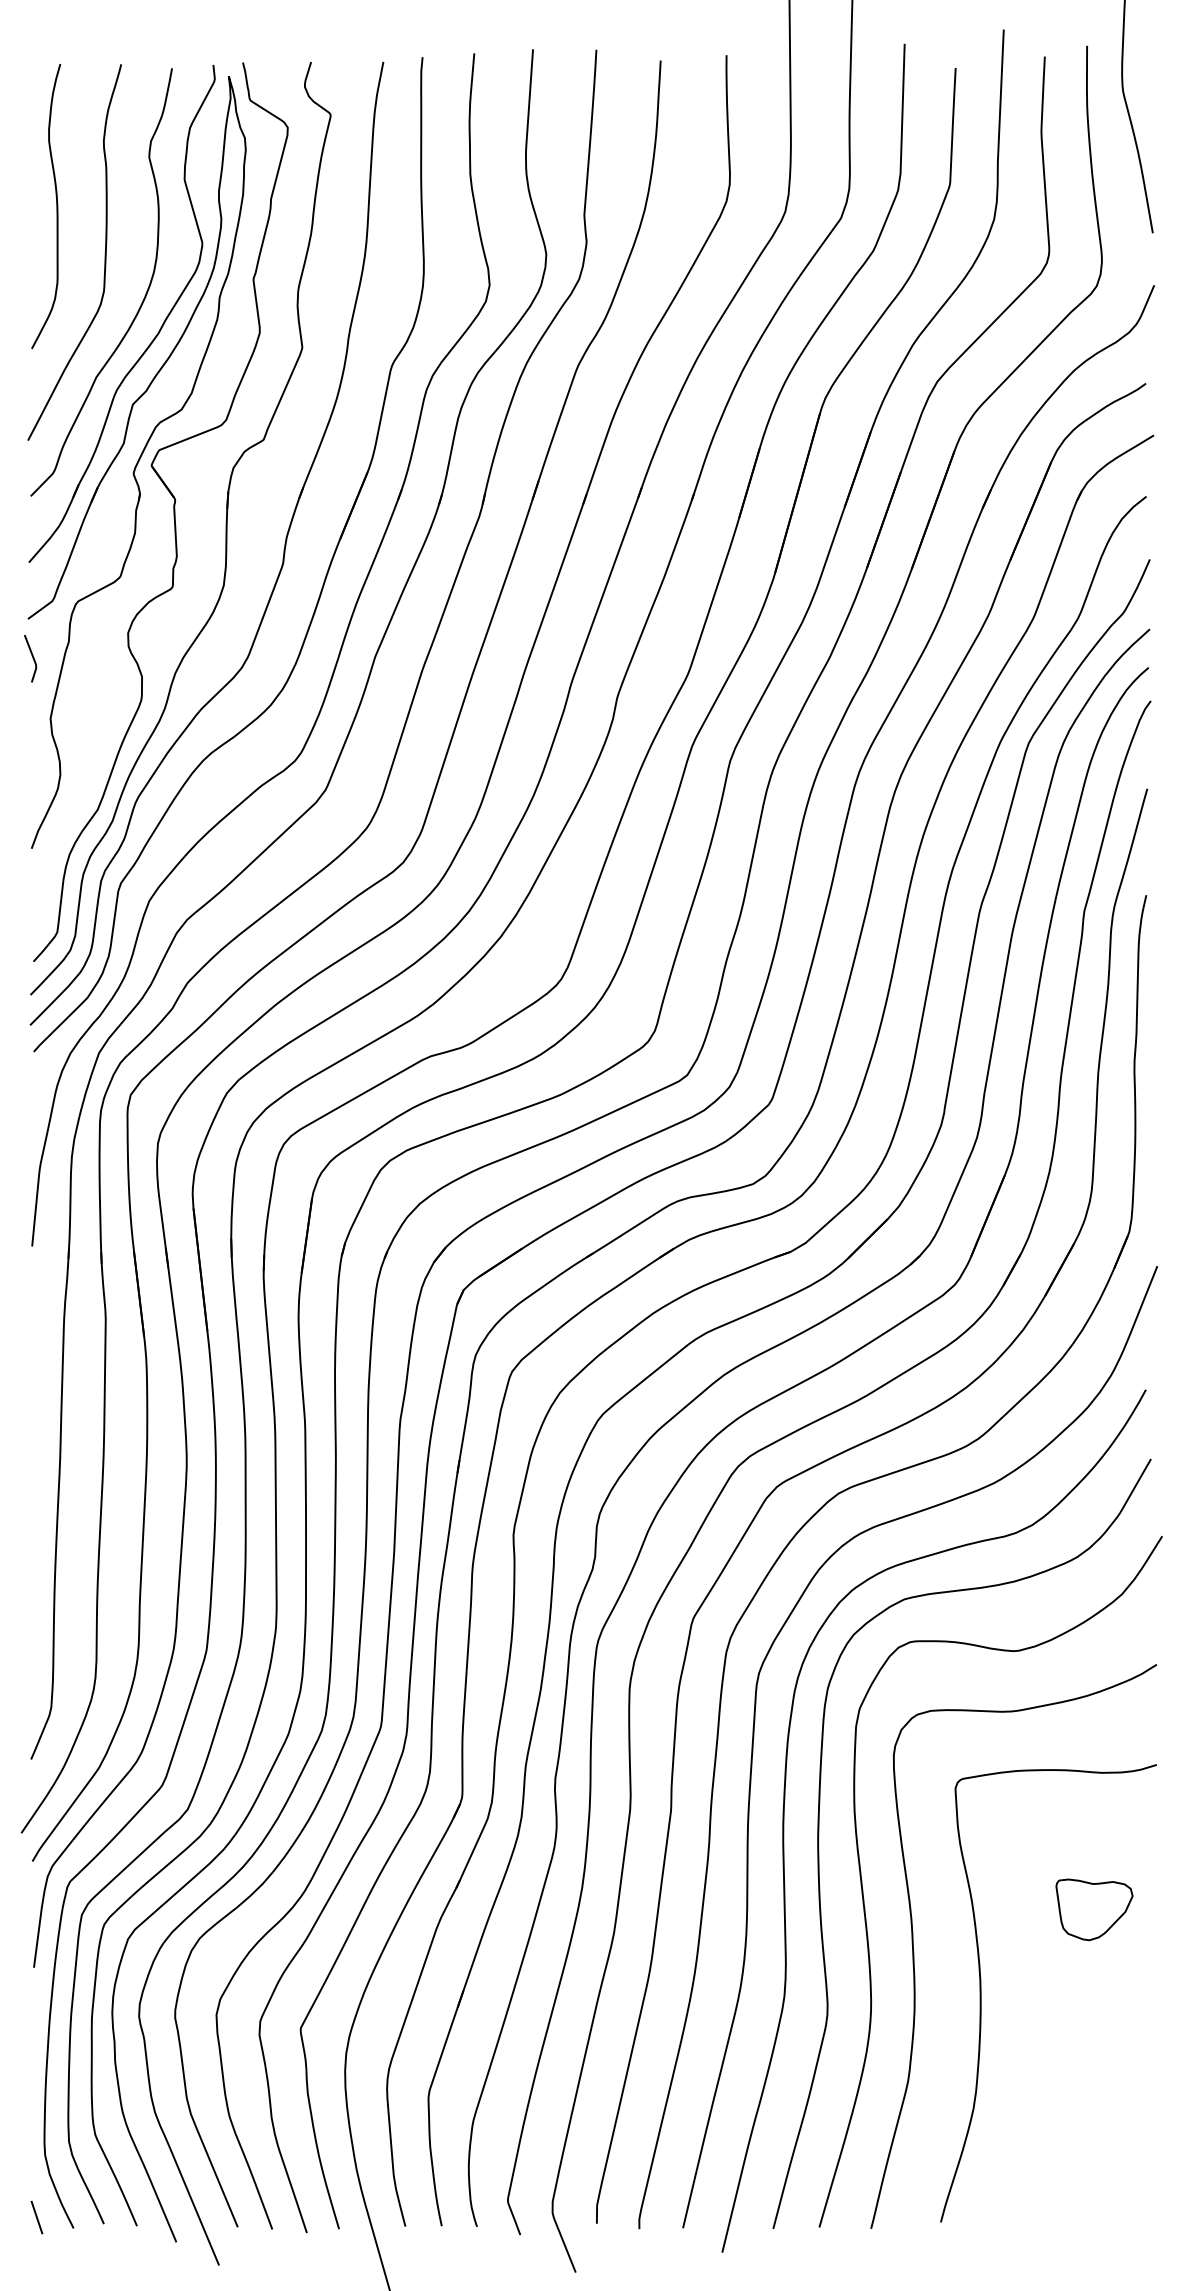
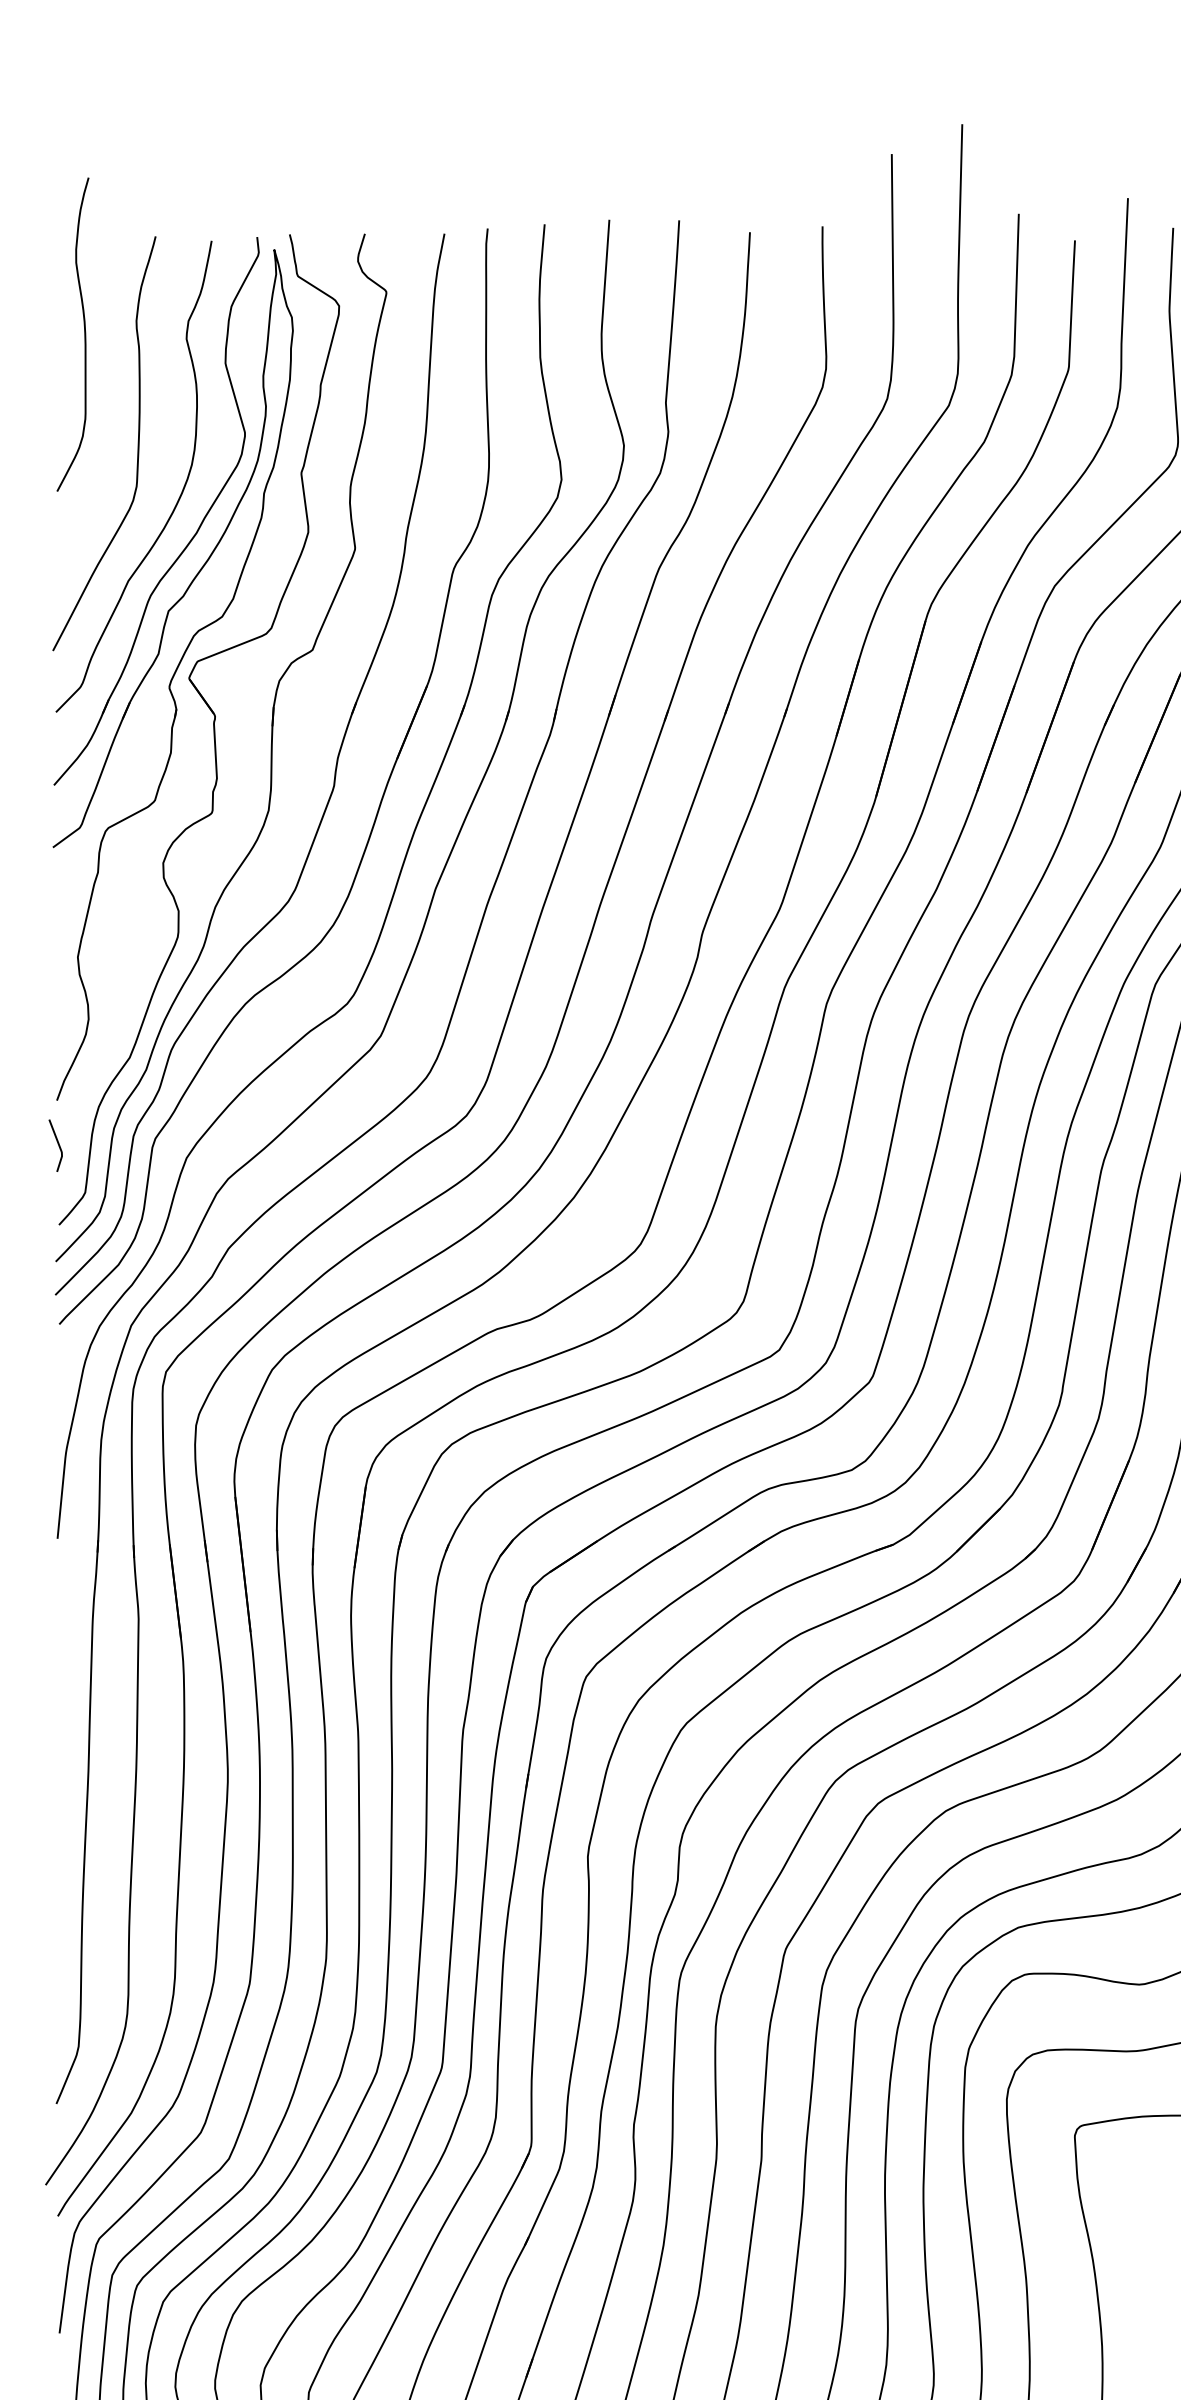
curve: (56, 206) -> (84, 334), moved
line: (32, 658) -> (57, 1145), moved

